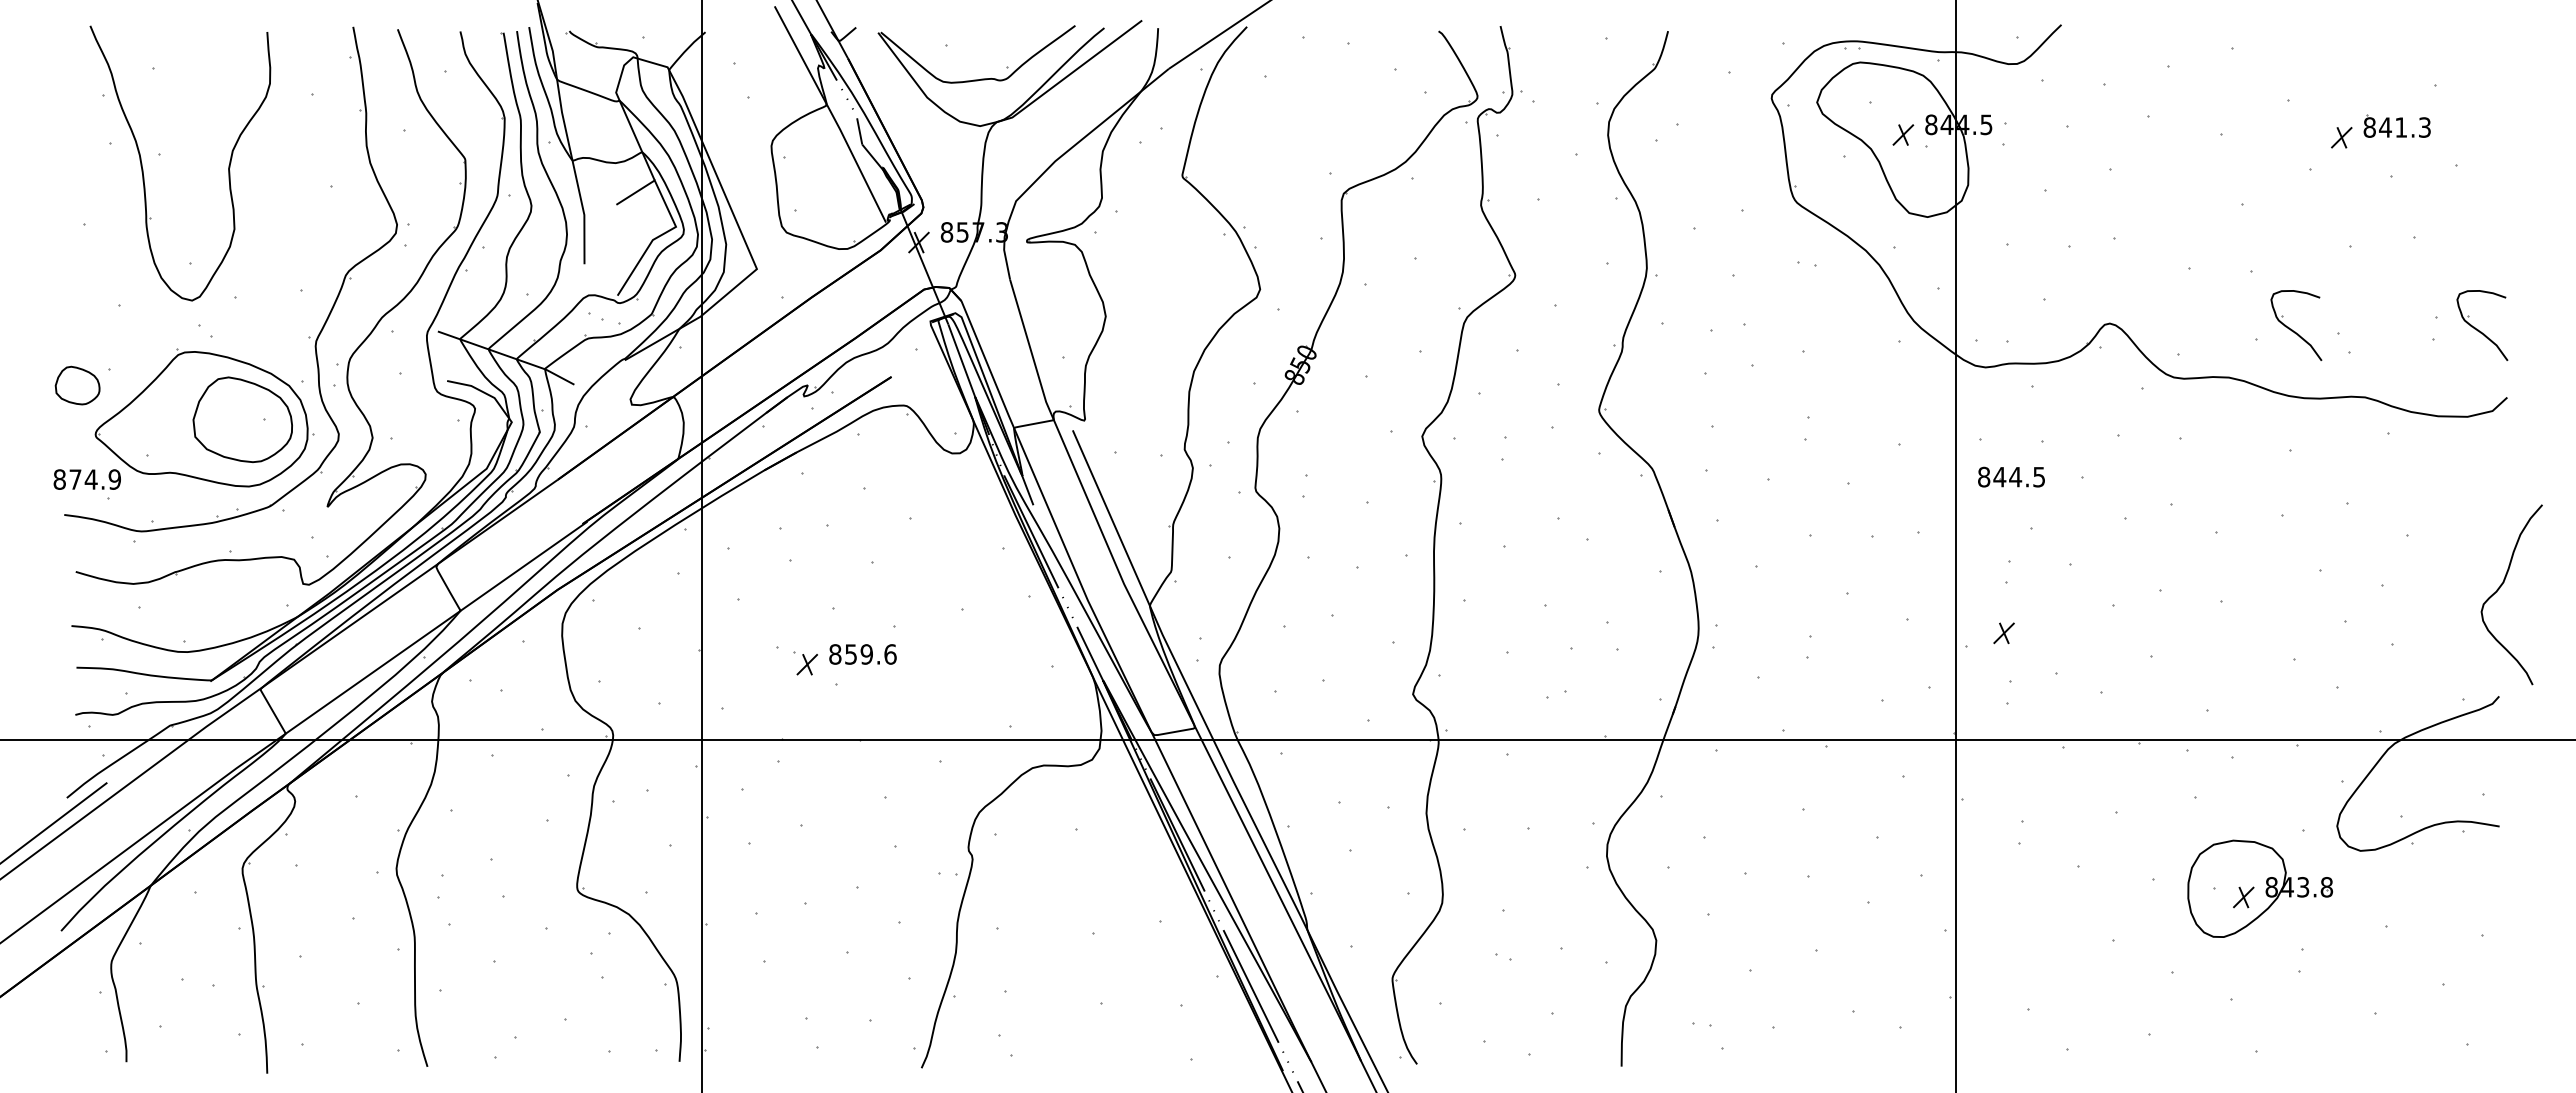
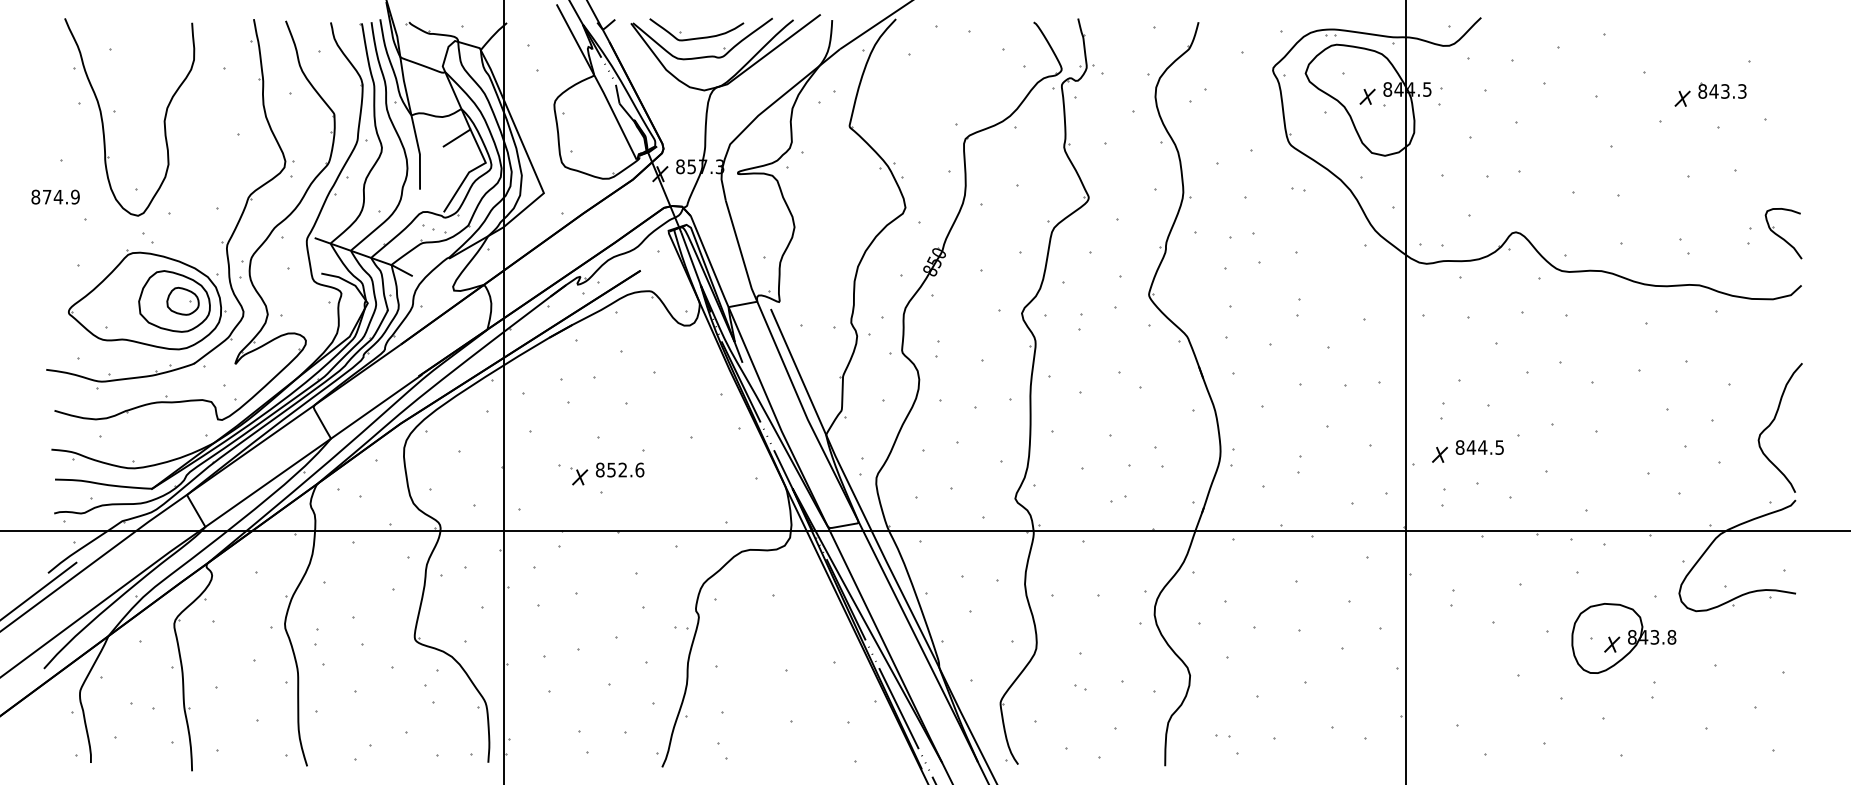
curve: (971, 52) -> (698, 37), added
text: (2401, 127) -> (1725, 91), 841.3 -> 843.3
part: (2296, 325) -> (1650, 233), removed
part: (77, 385) -> (182, 301), moved
part: (2011, 476) -> (1479, 447), moved
text: (86, 479) -> (55, 197), moved
curve: (2500, 588) -> (1772, 423), moved
text: (866, 654) -> (622, 470), 859.6 -> 852.6

